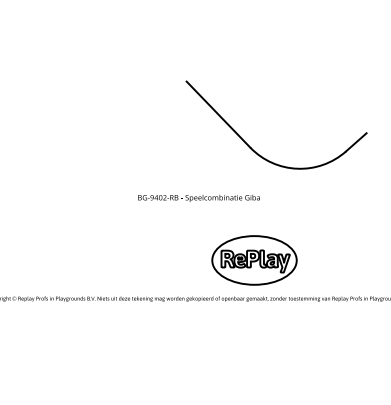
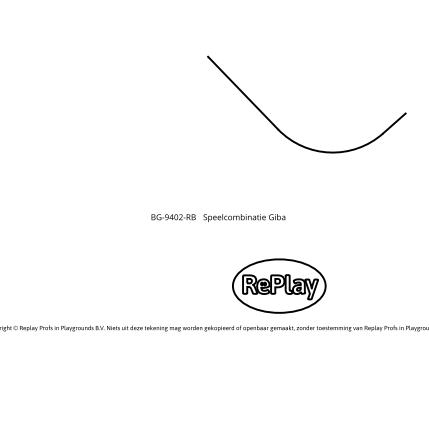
part: (257, 152) -> (285, 134), moved

